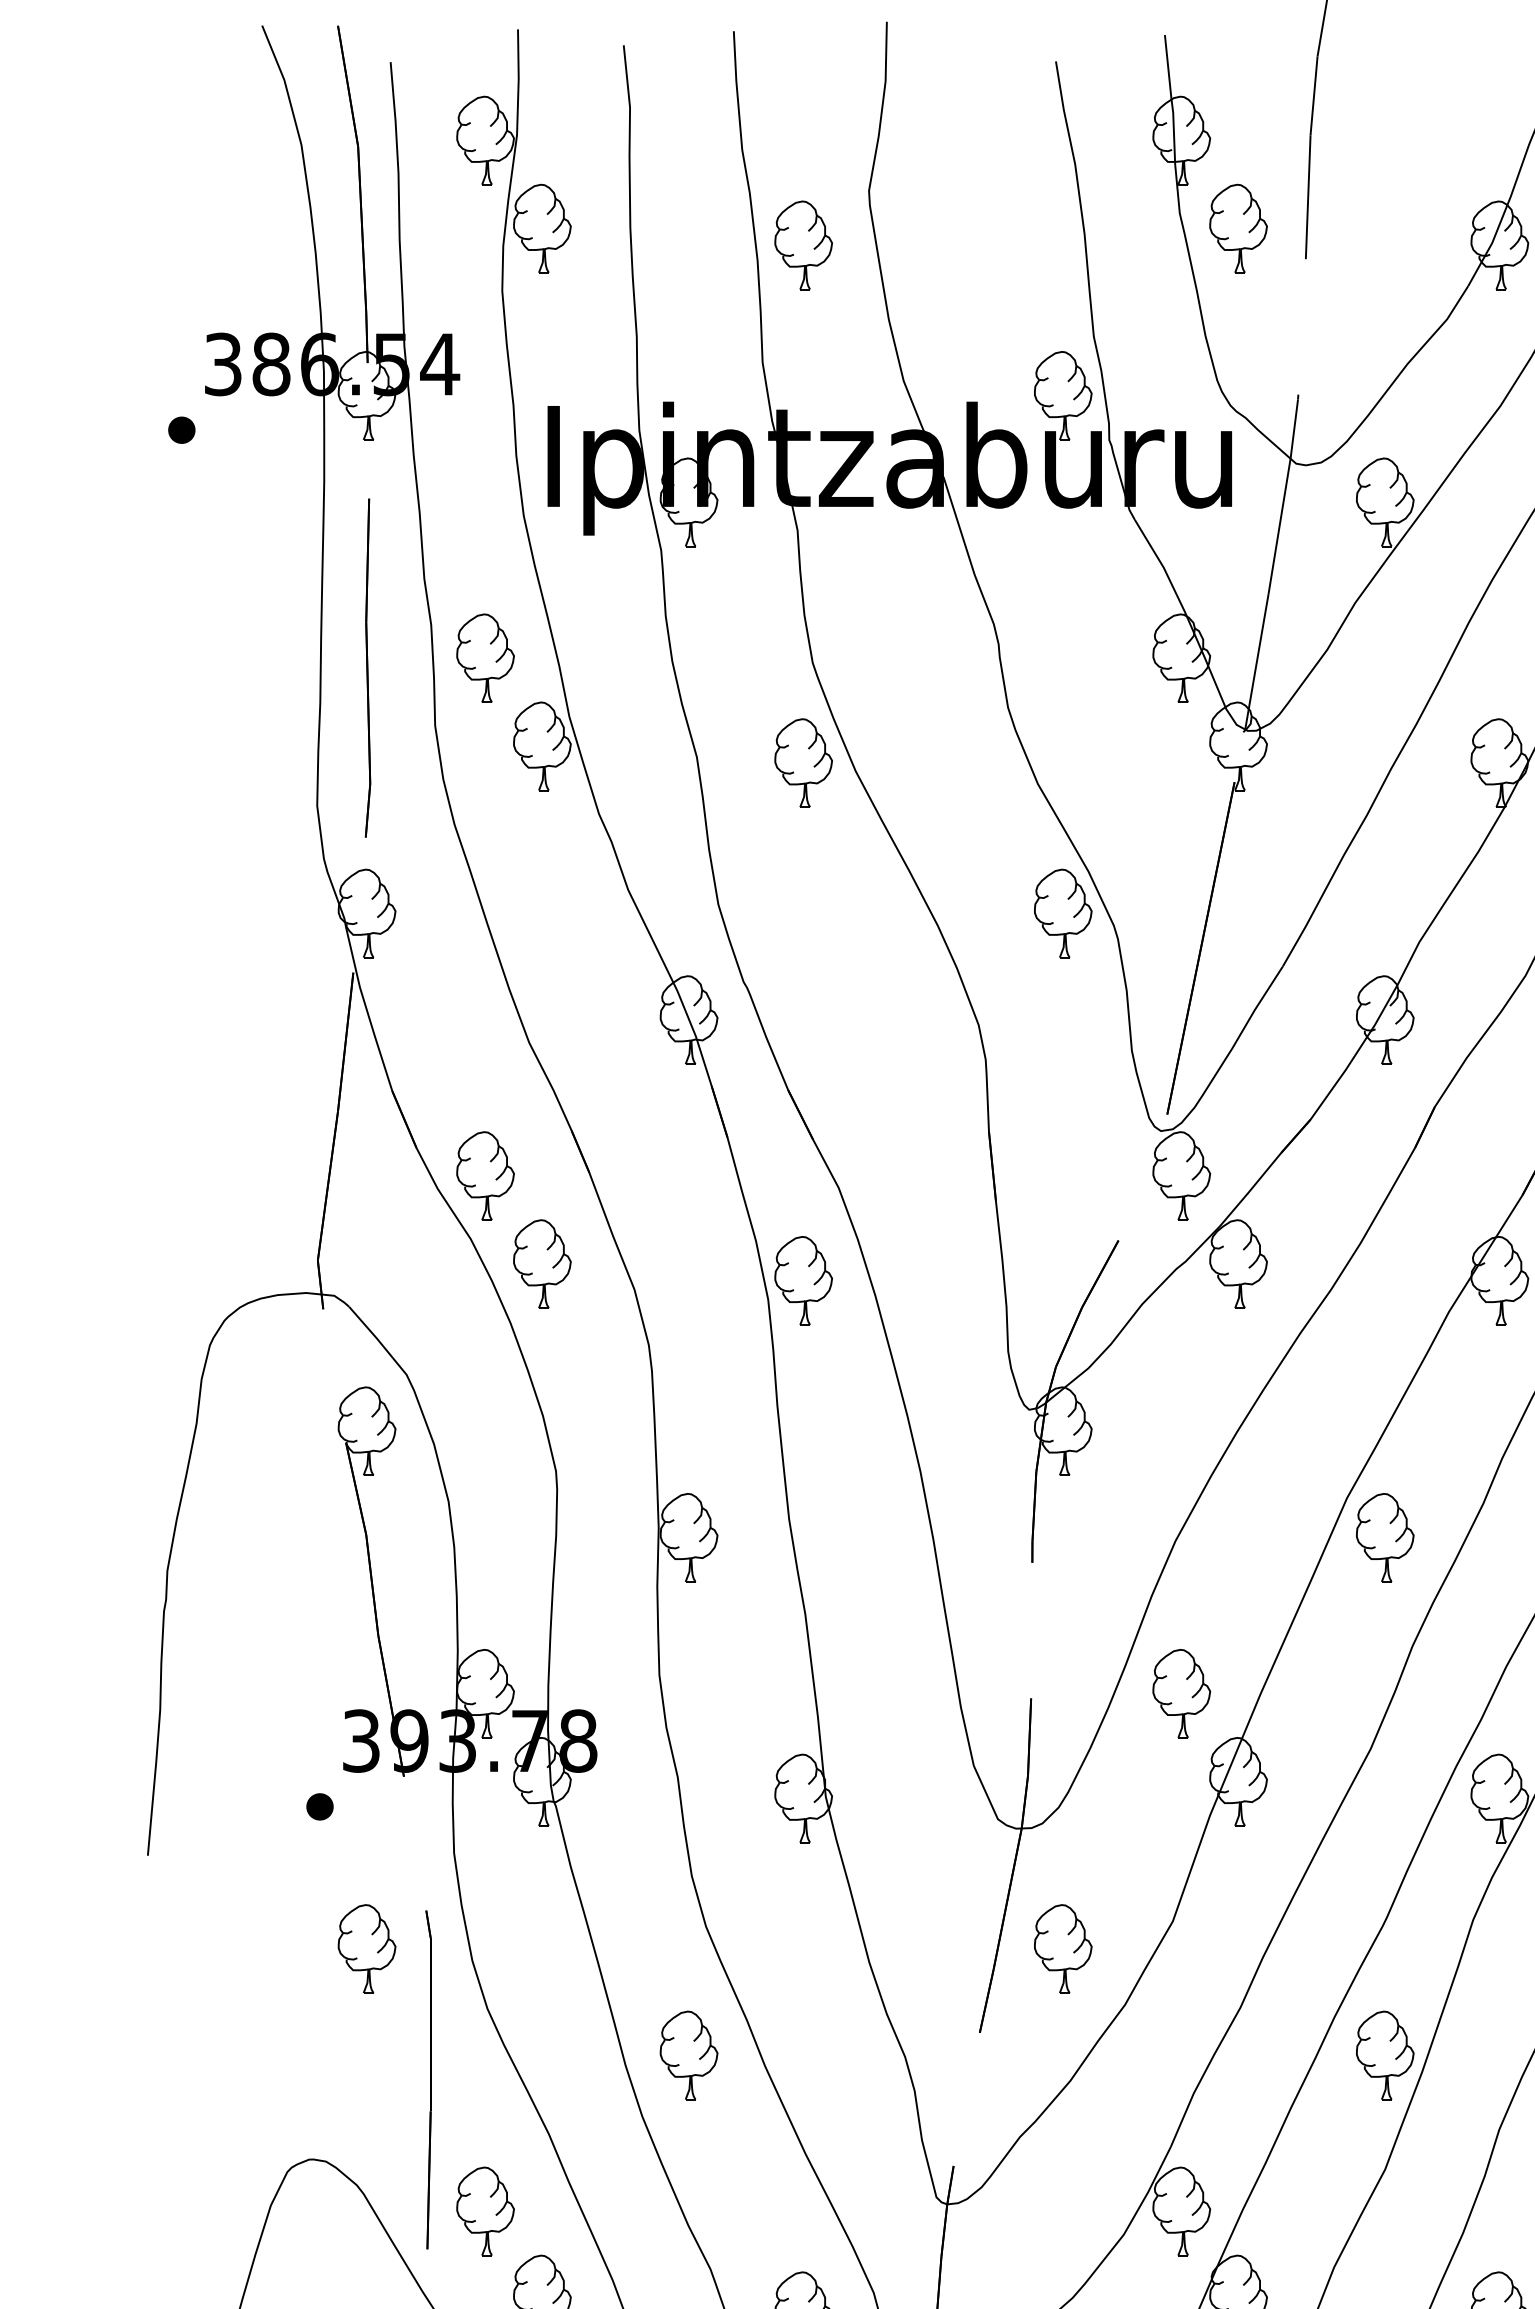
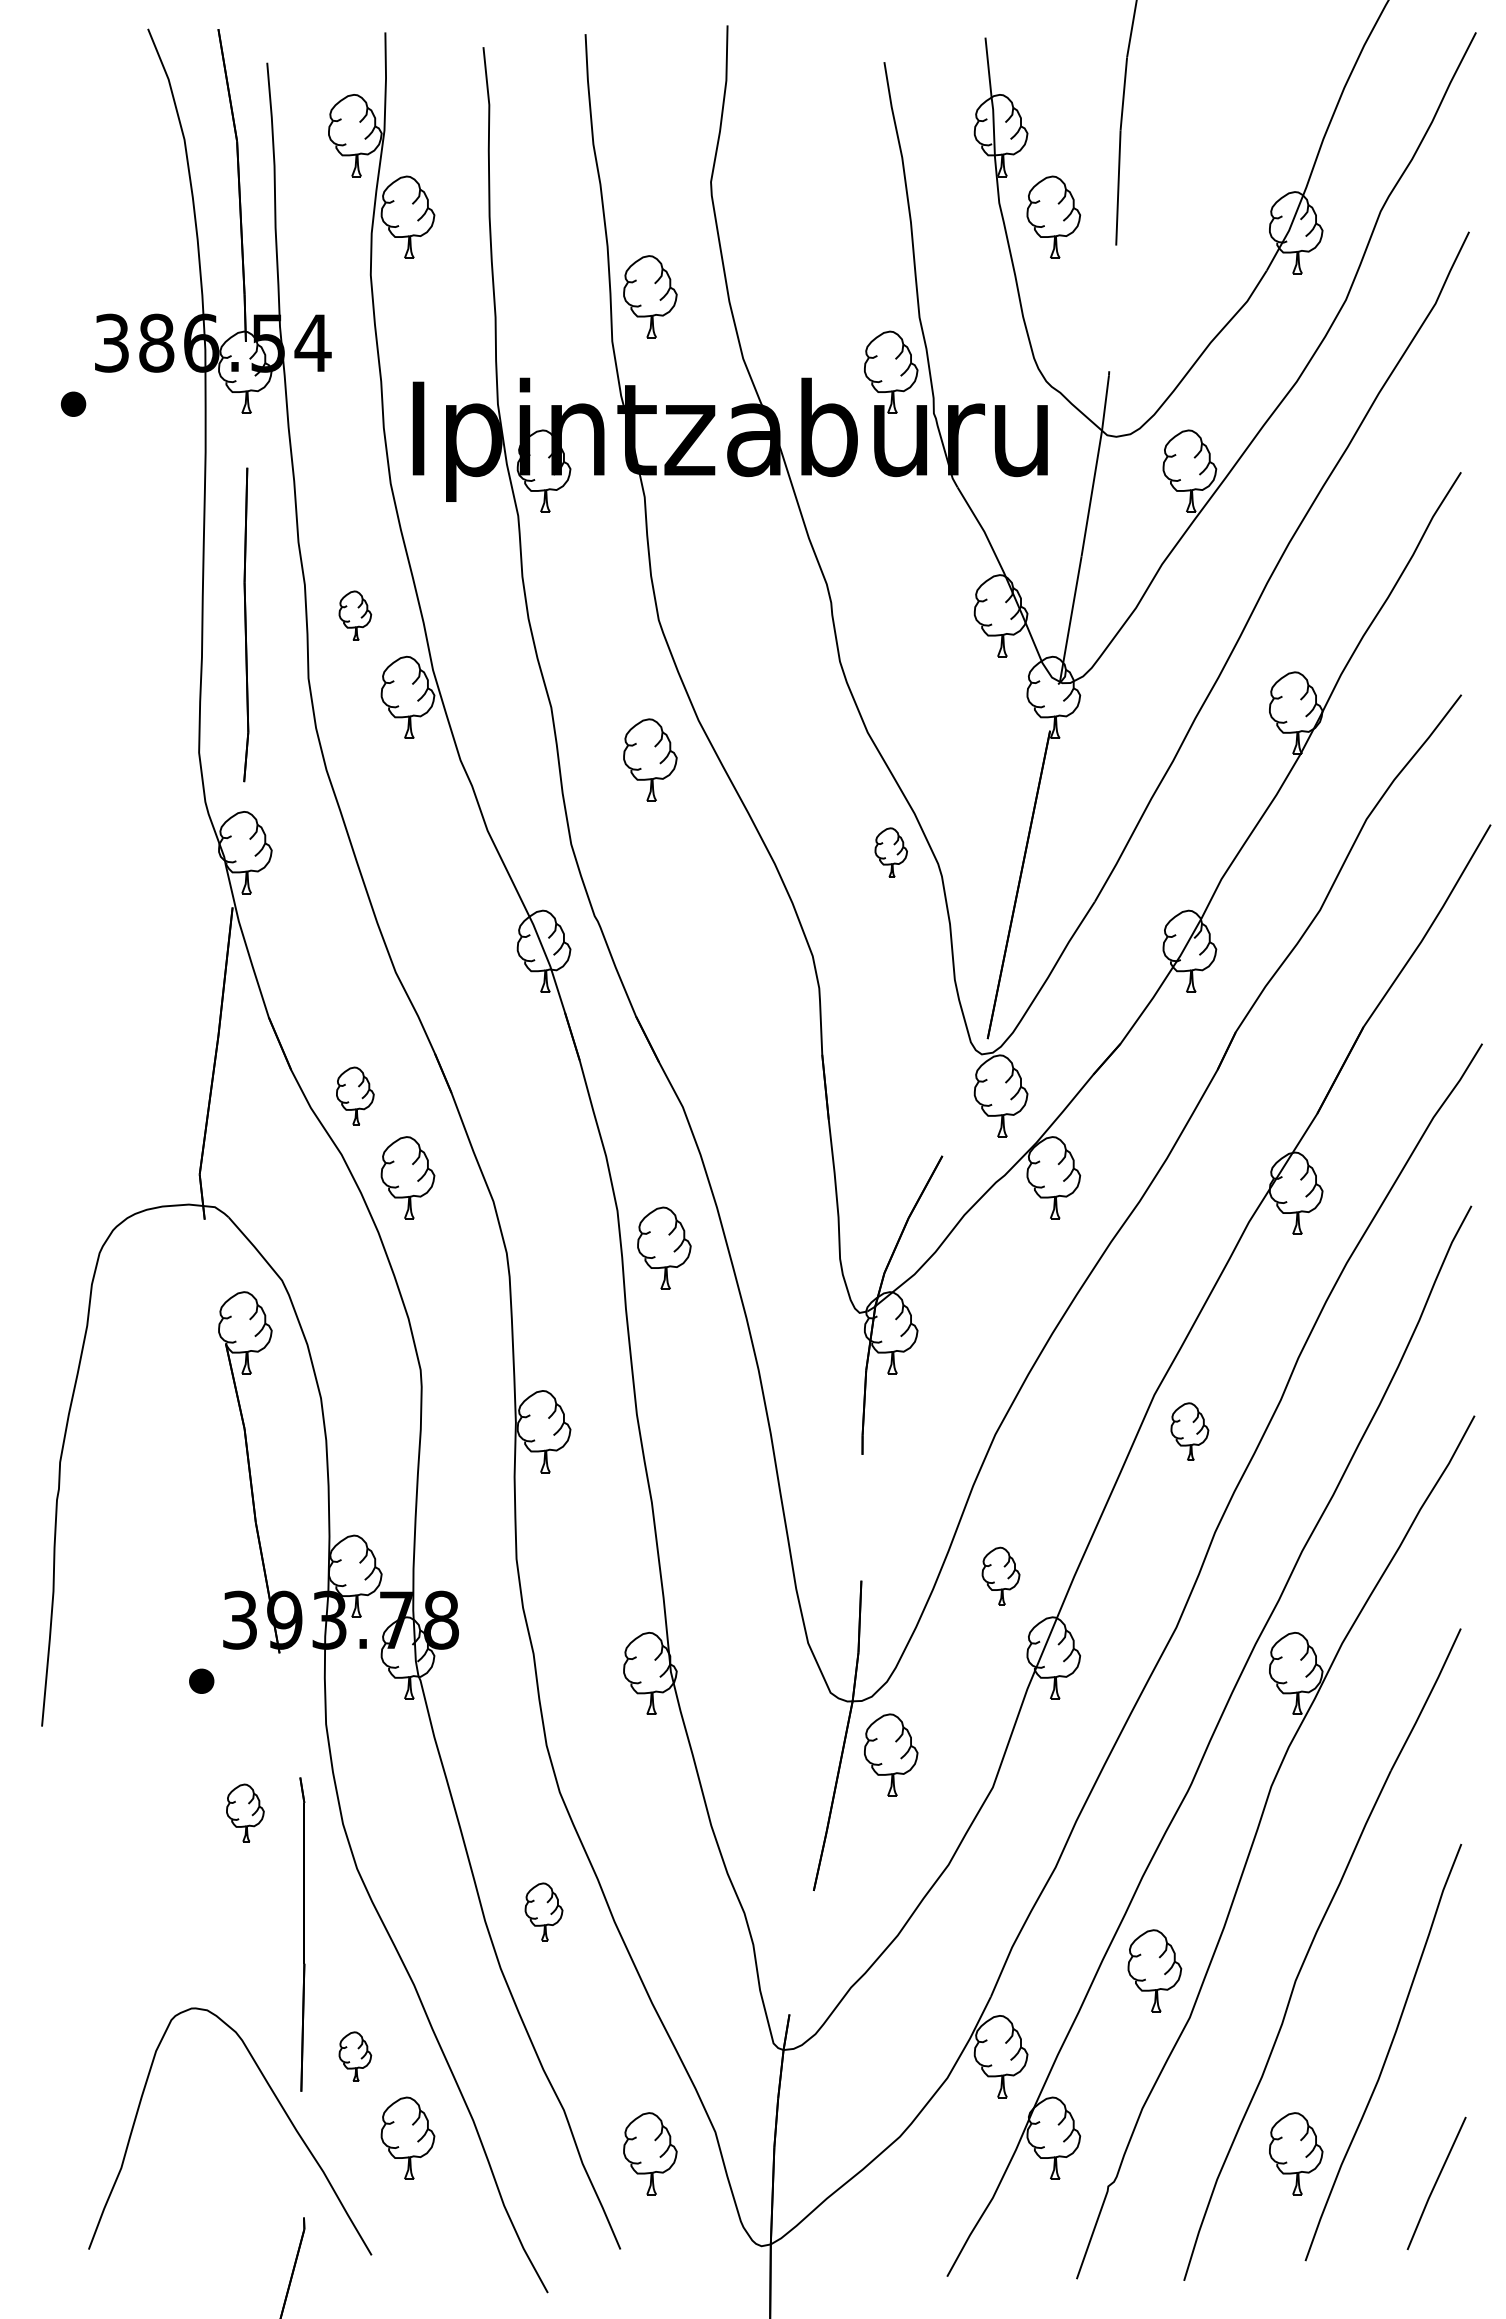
part: (803, 245) -> (650, 296), moved
part: (485, 657) -> (355, 615), size x0.6
part: (803, 762) -> (650, 759), moved
part: (1063, 913) -> (891, 852), size x0.6
part: (485, 1175) -> (355, 1095), size x0.7
part: (803, 1279) -> (664, 1247), moved
part: (1384, 1537) -> (1189, 1431), size x0.7
part: (1181, 1692) -> (1000, 1575), size x0.7
part: (367, 1948) -> (245, 1812), size x0.7
part: (1063, 1948) -> (891, 1754), moved
part: (688, 2055) -> (543, 1911), size x0.7
part: (1384, 2055) -> (1154, 1970), moved
part: (485, 2211) -> (355, 2056), size x0.6

